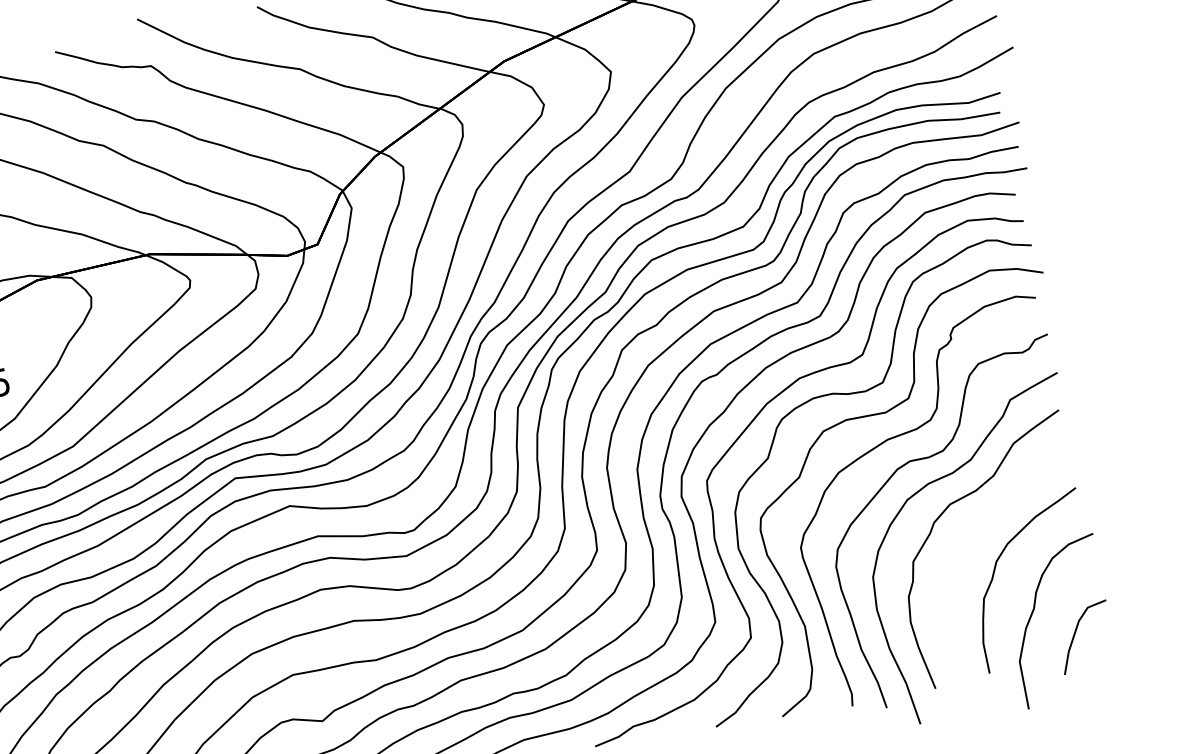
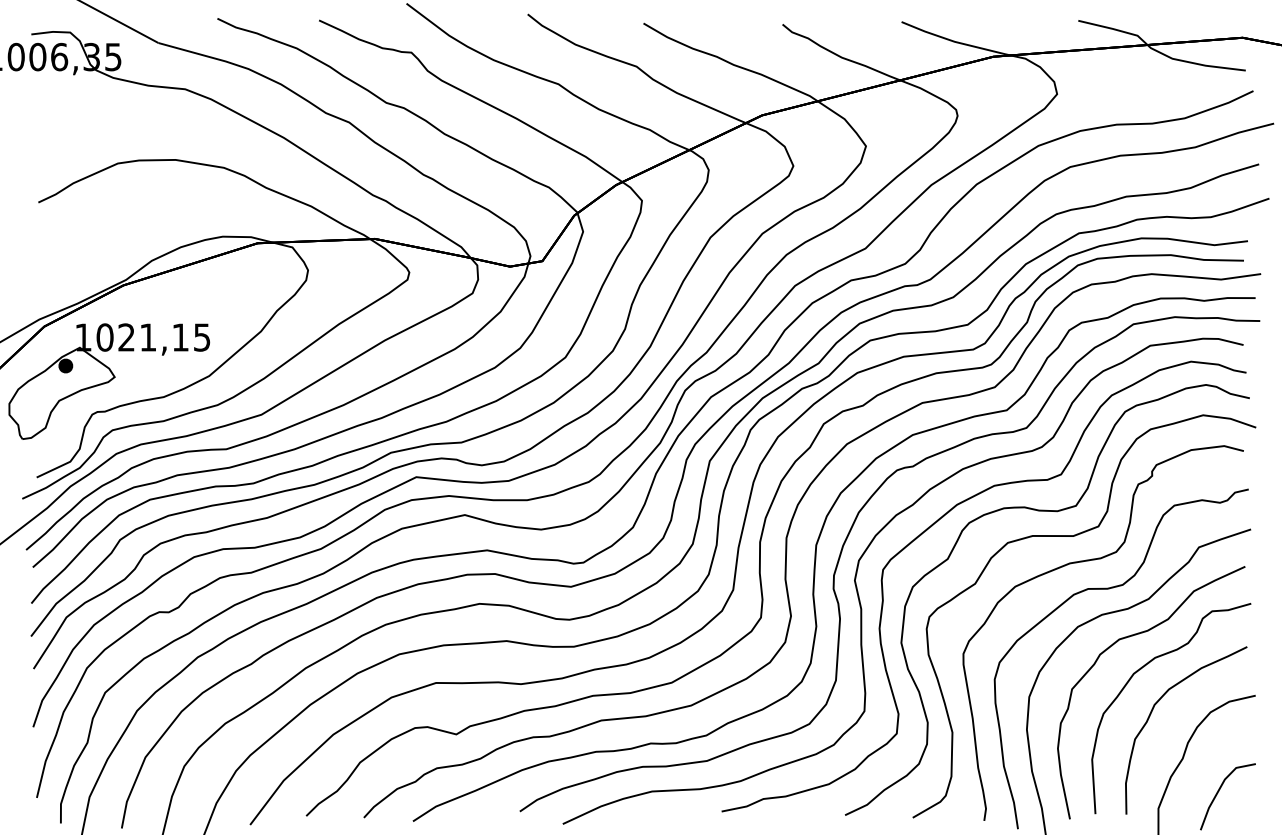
part: (977, 529) -> (1141, 669), added

